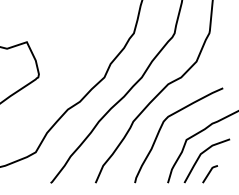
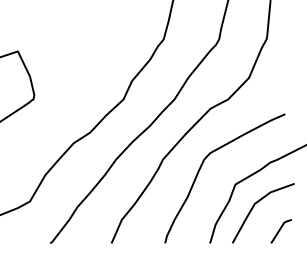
line: (209, 174) -> (280, 231), moved

